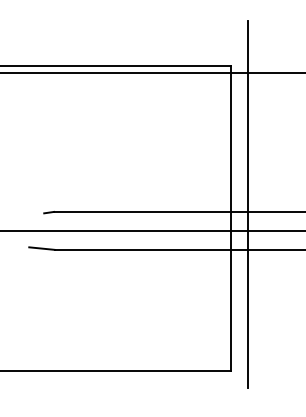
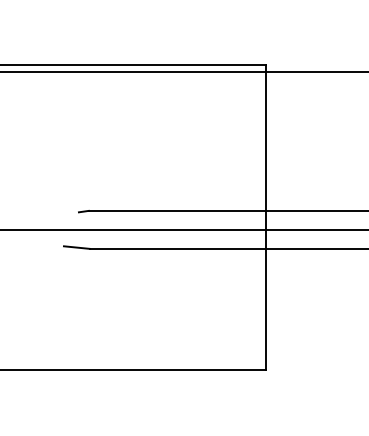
line: (247, 204) -> (282, 203), removed

